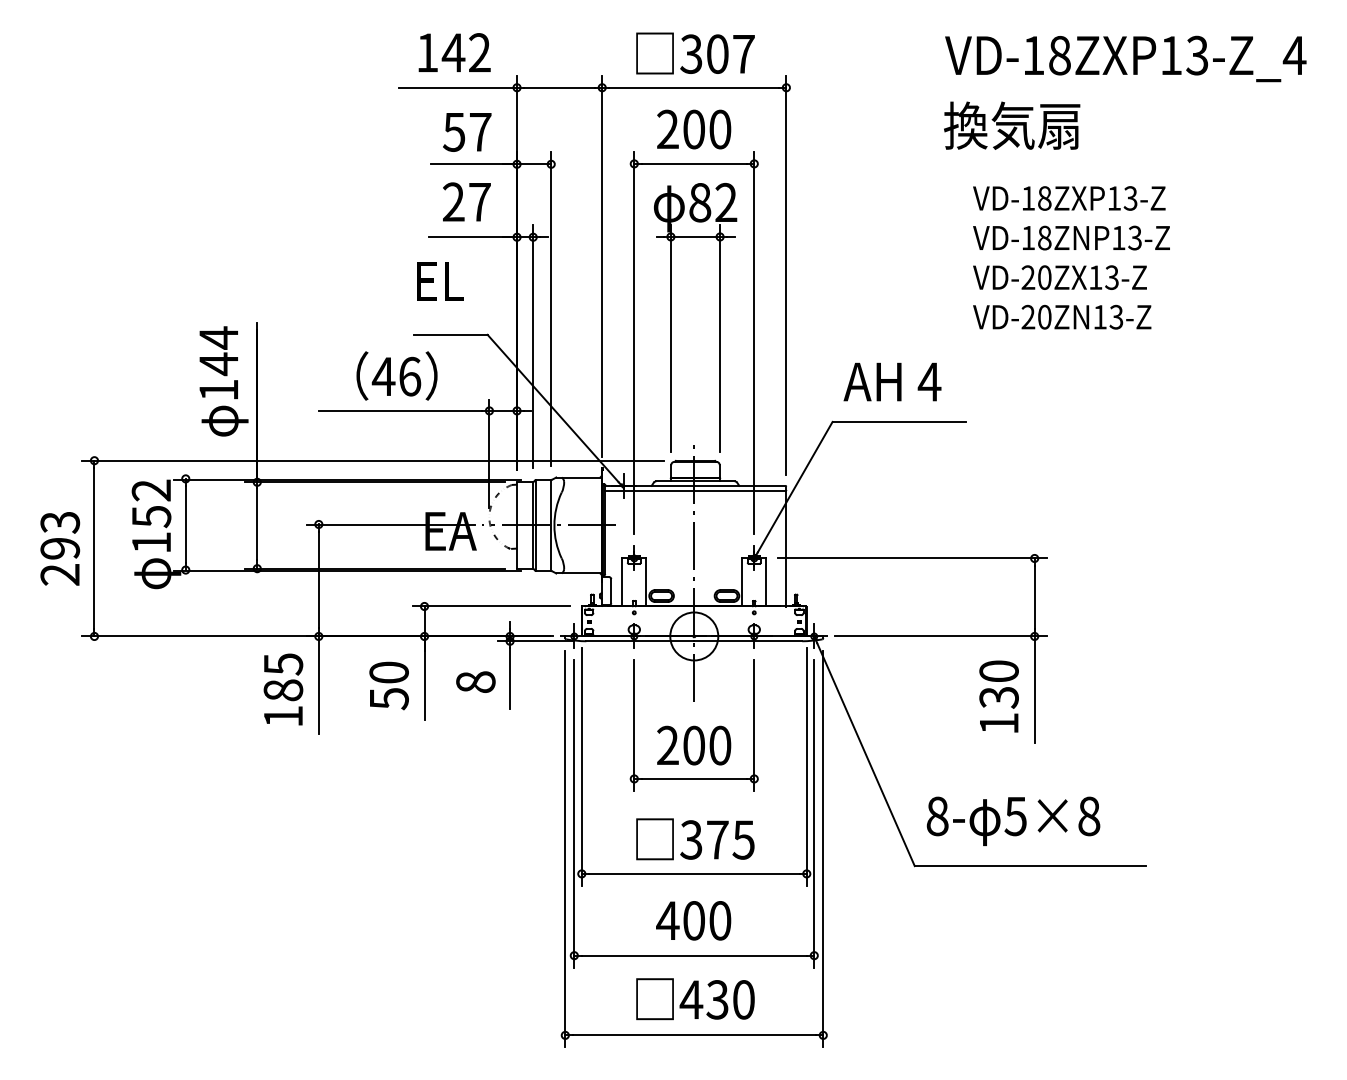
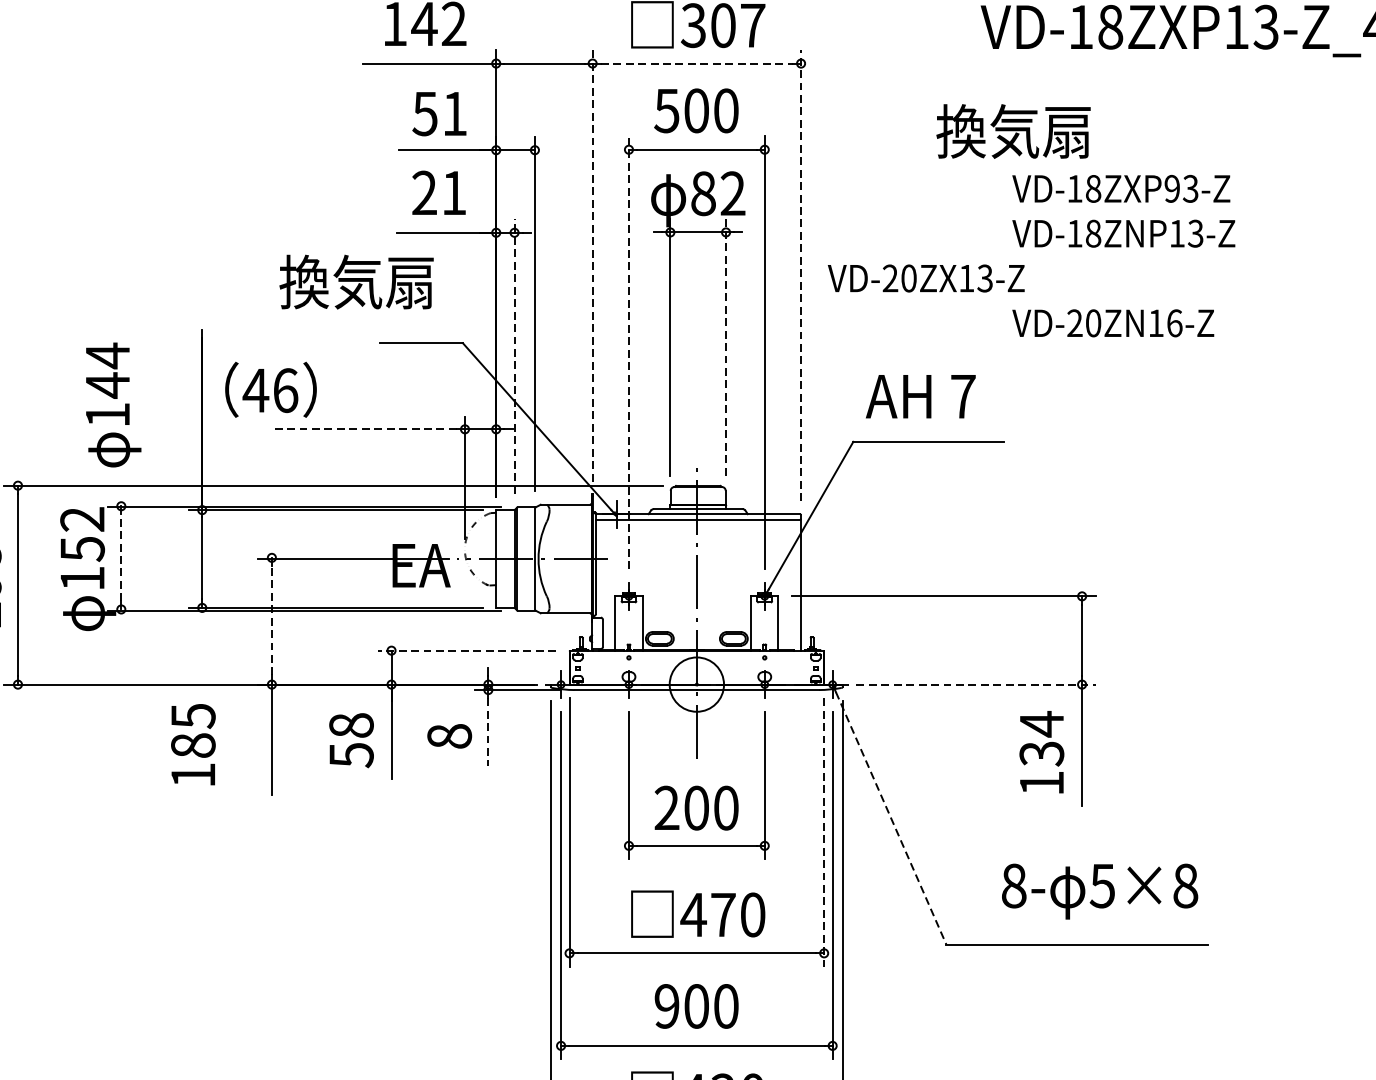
line: (694, 87) -> (697, 63), solid -> dashed
text: (1012, 125) -> (1013, 131), moved
text: (667, 129) -> (666, 110), 200 -> 500
text: (480, 132) -> (454, 114), 57 -> 51
text: (1113, 198) -> (1171, 188), VD-18ZXP13-Z -> VD-18ZXP93-Z
text: (479, 202) -> (453, 193), 27 -> 21
line: (602, 266) -> (592, 265), solid -> dashed
line: (786, 274) -> (801, 274), solid -> dashed
text: (1059, 277) -> (925, 278), moved
text: (394, 280) -> (357, 281), EL -> 換気扇
text: (1116, 316) -> (1174, 322), VD-20ZN13-Z -> VD-20ZN16-Z
line: (720, 337) -> (726, 346), solid -> dashed
line: (634, 342) -> (629, 351), solid -> dashed
line: (533, 346) -> (514, 356), solid -> dashed
text: (396, 375) -> (270, 389), moved
text: (223, 381) -> (113, 405), moved
text: (929, 381) -> (963, 396), 4 -> 7
line: (400, 410) -> (364, 428), solid -> dashed
line: (185, 523) -> (121, 556), solid -> dashed
line: (318, 579) -> (271, 620), solid -> dashed
line: (491, 606) -> (467, 650), solid -> dashed
line: (940, 636) -> (975, 684), solid -> dashed
text: (998, 671) -> (1041, 724), 130 -> 134
text: (388, 672) -> (350, 725), 50 -> 58
line: (510, 679) -> (488, 733), solid -> dashed
text: (283, 689) -> (193, 744), moved
line: (865, 754) -> (890, 818), solid -> dashed
line: (806, 767) -> (823, 832), solid -> dashed
text: (1013, 820) -> (1100, 890), moved
text: (716, 839) -> (721, 914), 375 -> 470
text: (667, 920) -> (666, 1006), 400 -> 900

